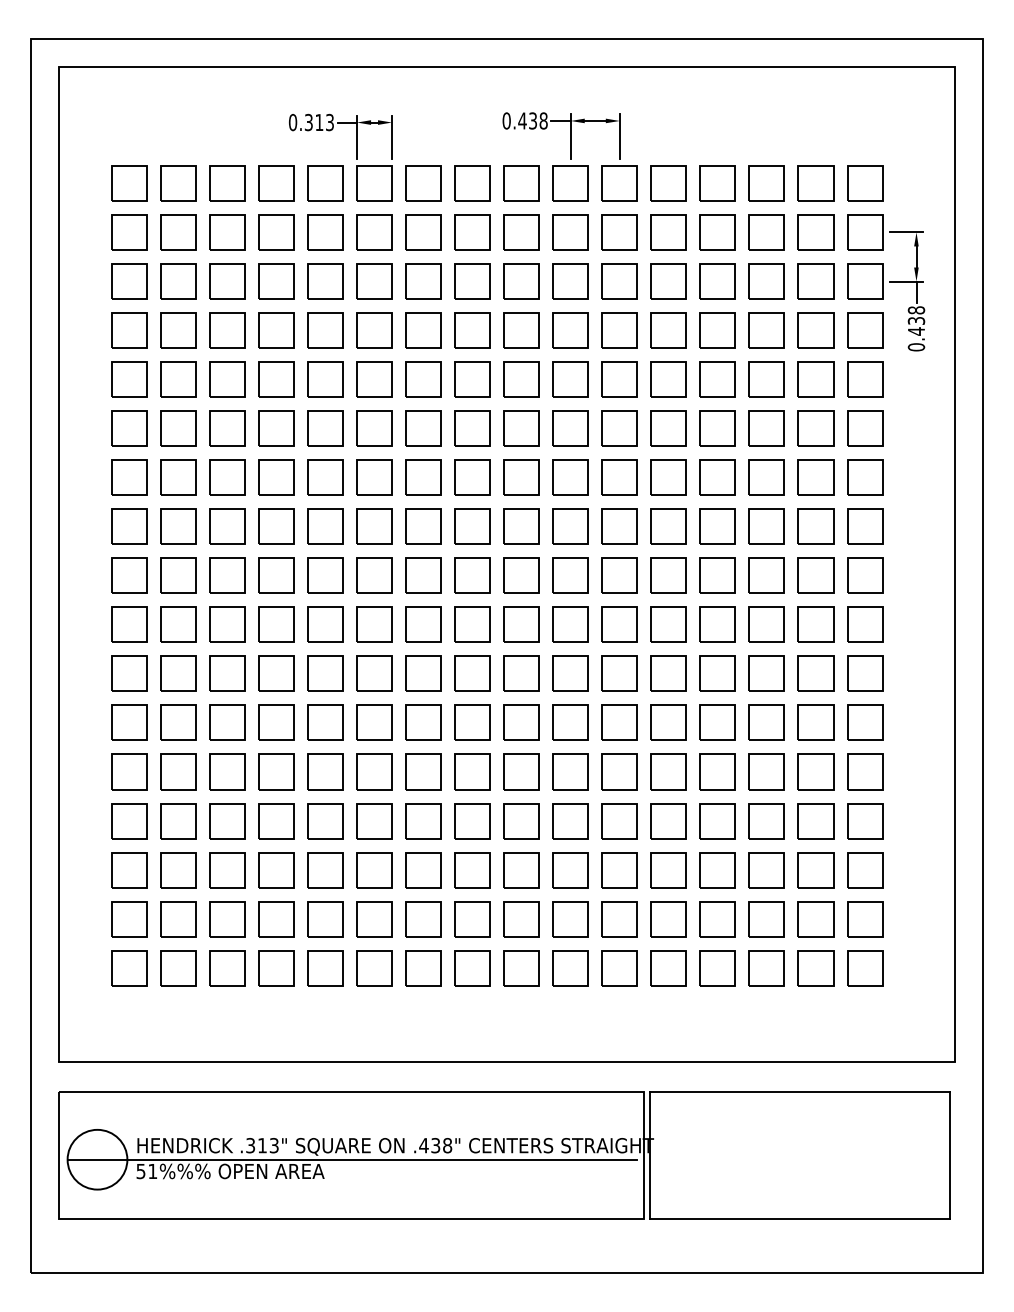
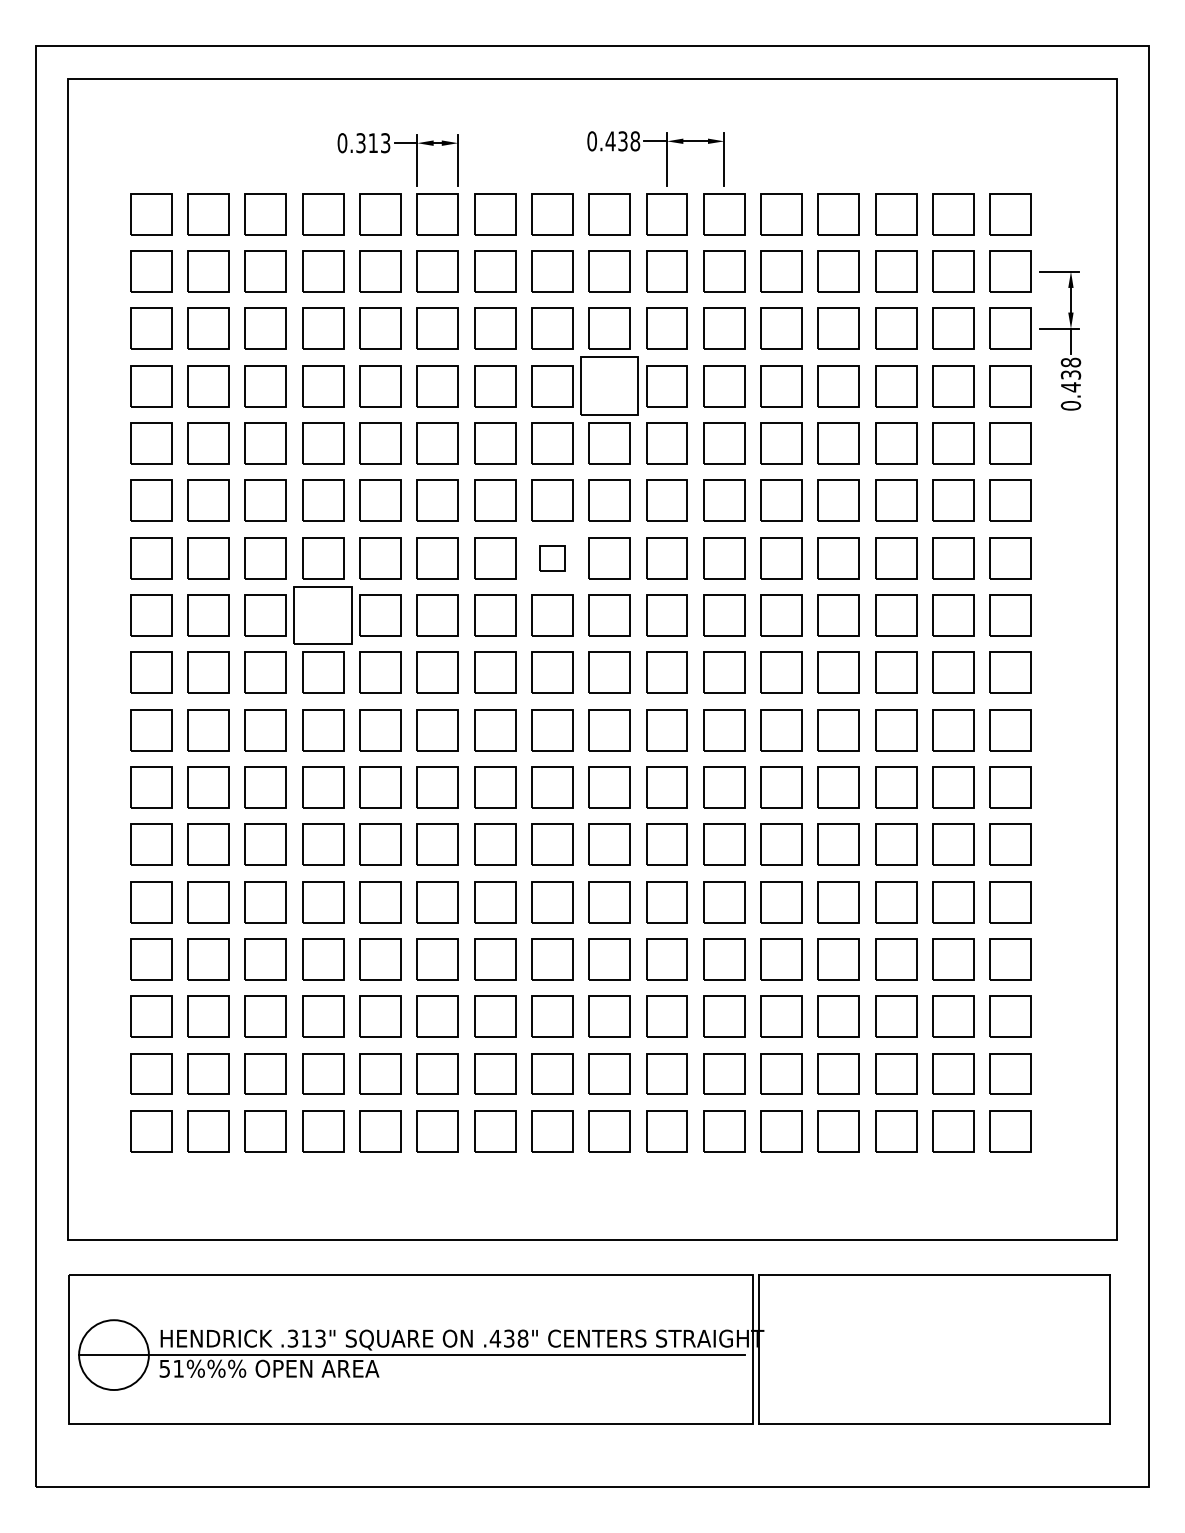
part: (521, 330) -> (609, 386), size x1.4
part: (472, 477) -> (552, 558), size x0.6
part: (276, 526) -> (323, 615), size x1.4

